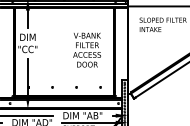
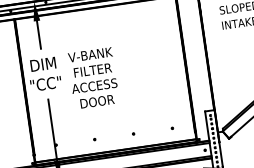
text: (86, 49) -> (92, 77), moved

